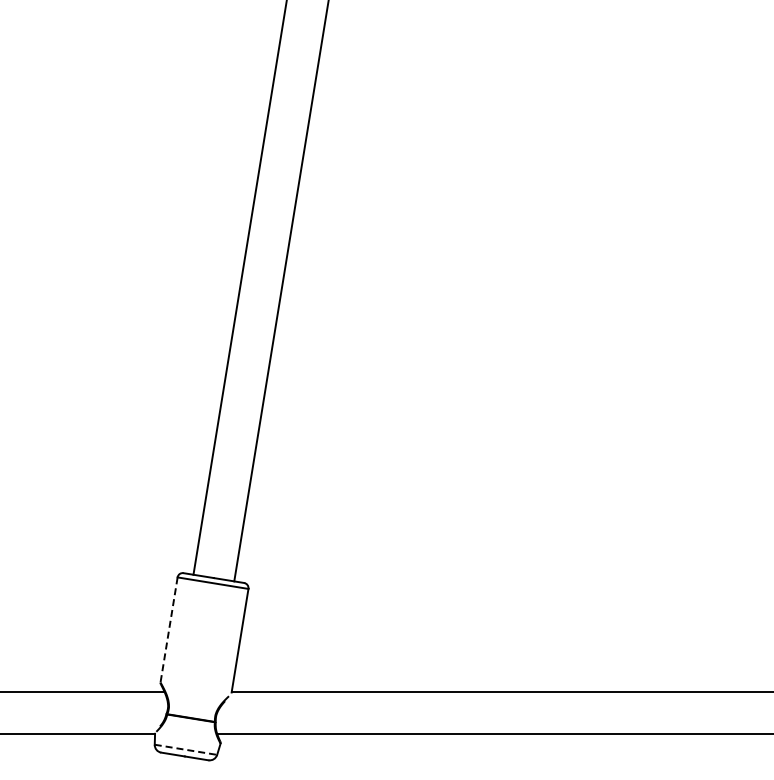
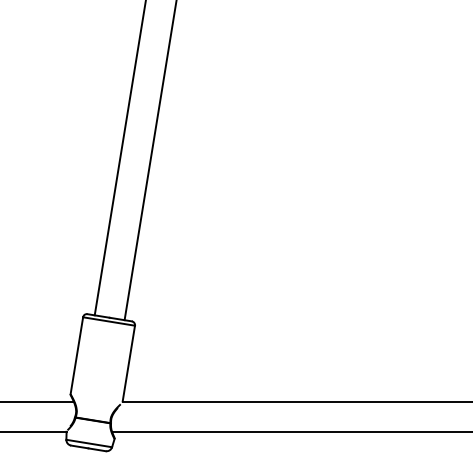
line: (169, 630) -> (77, 356), dashed -> solid
line: (185, 749) -> (88, 443), dashed -> solid

